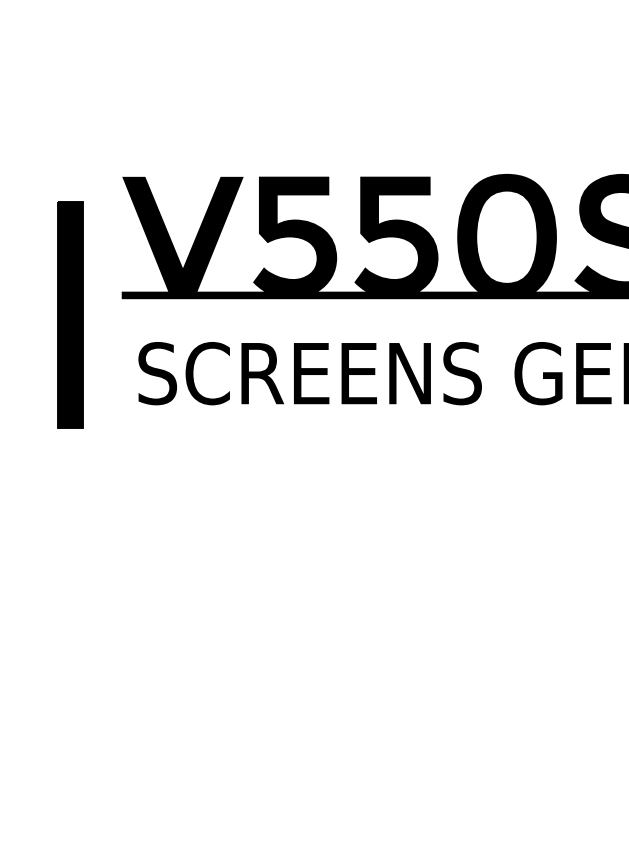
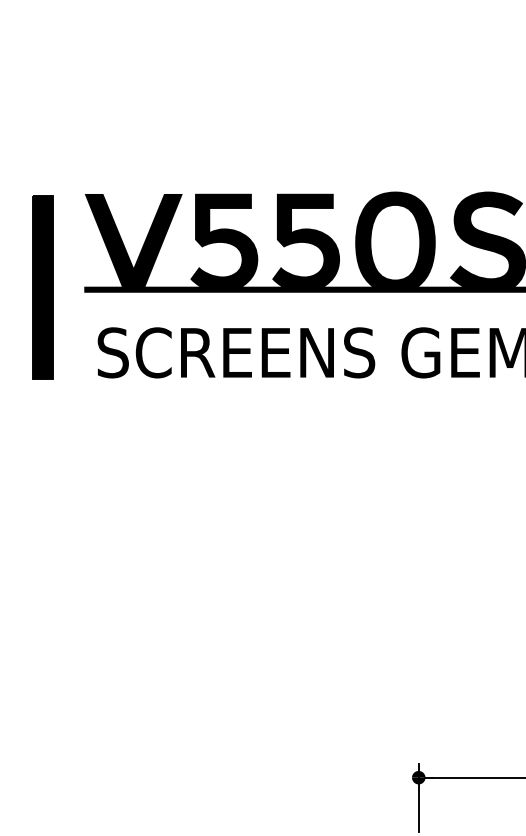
part: (70, 314) -> (42, 287), moved

